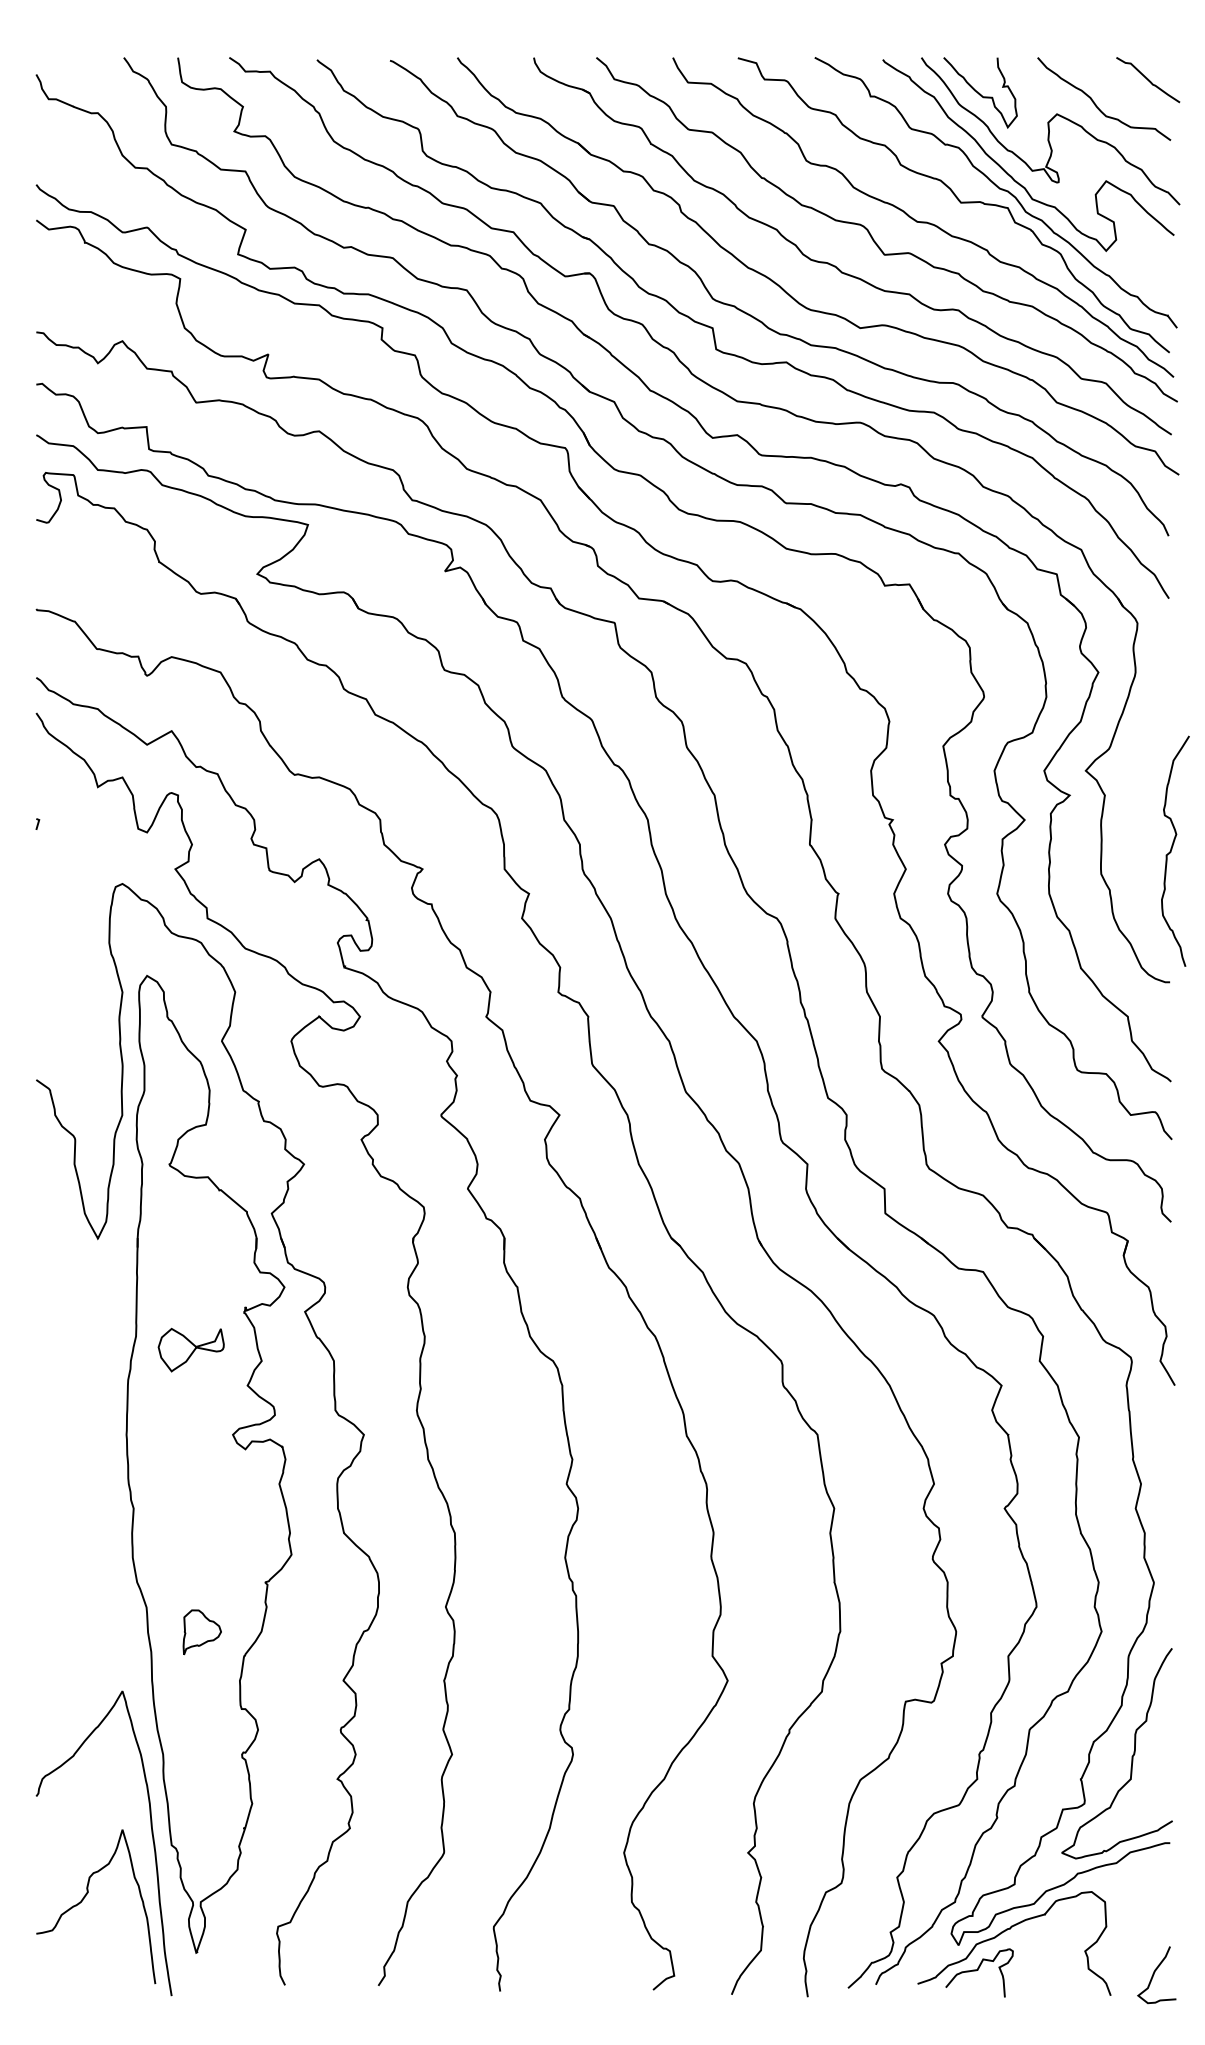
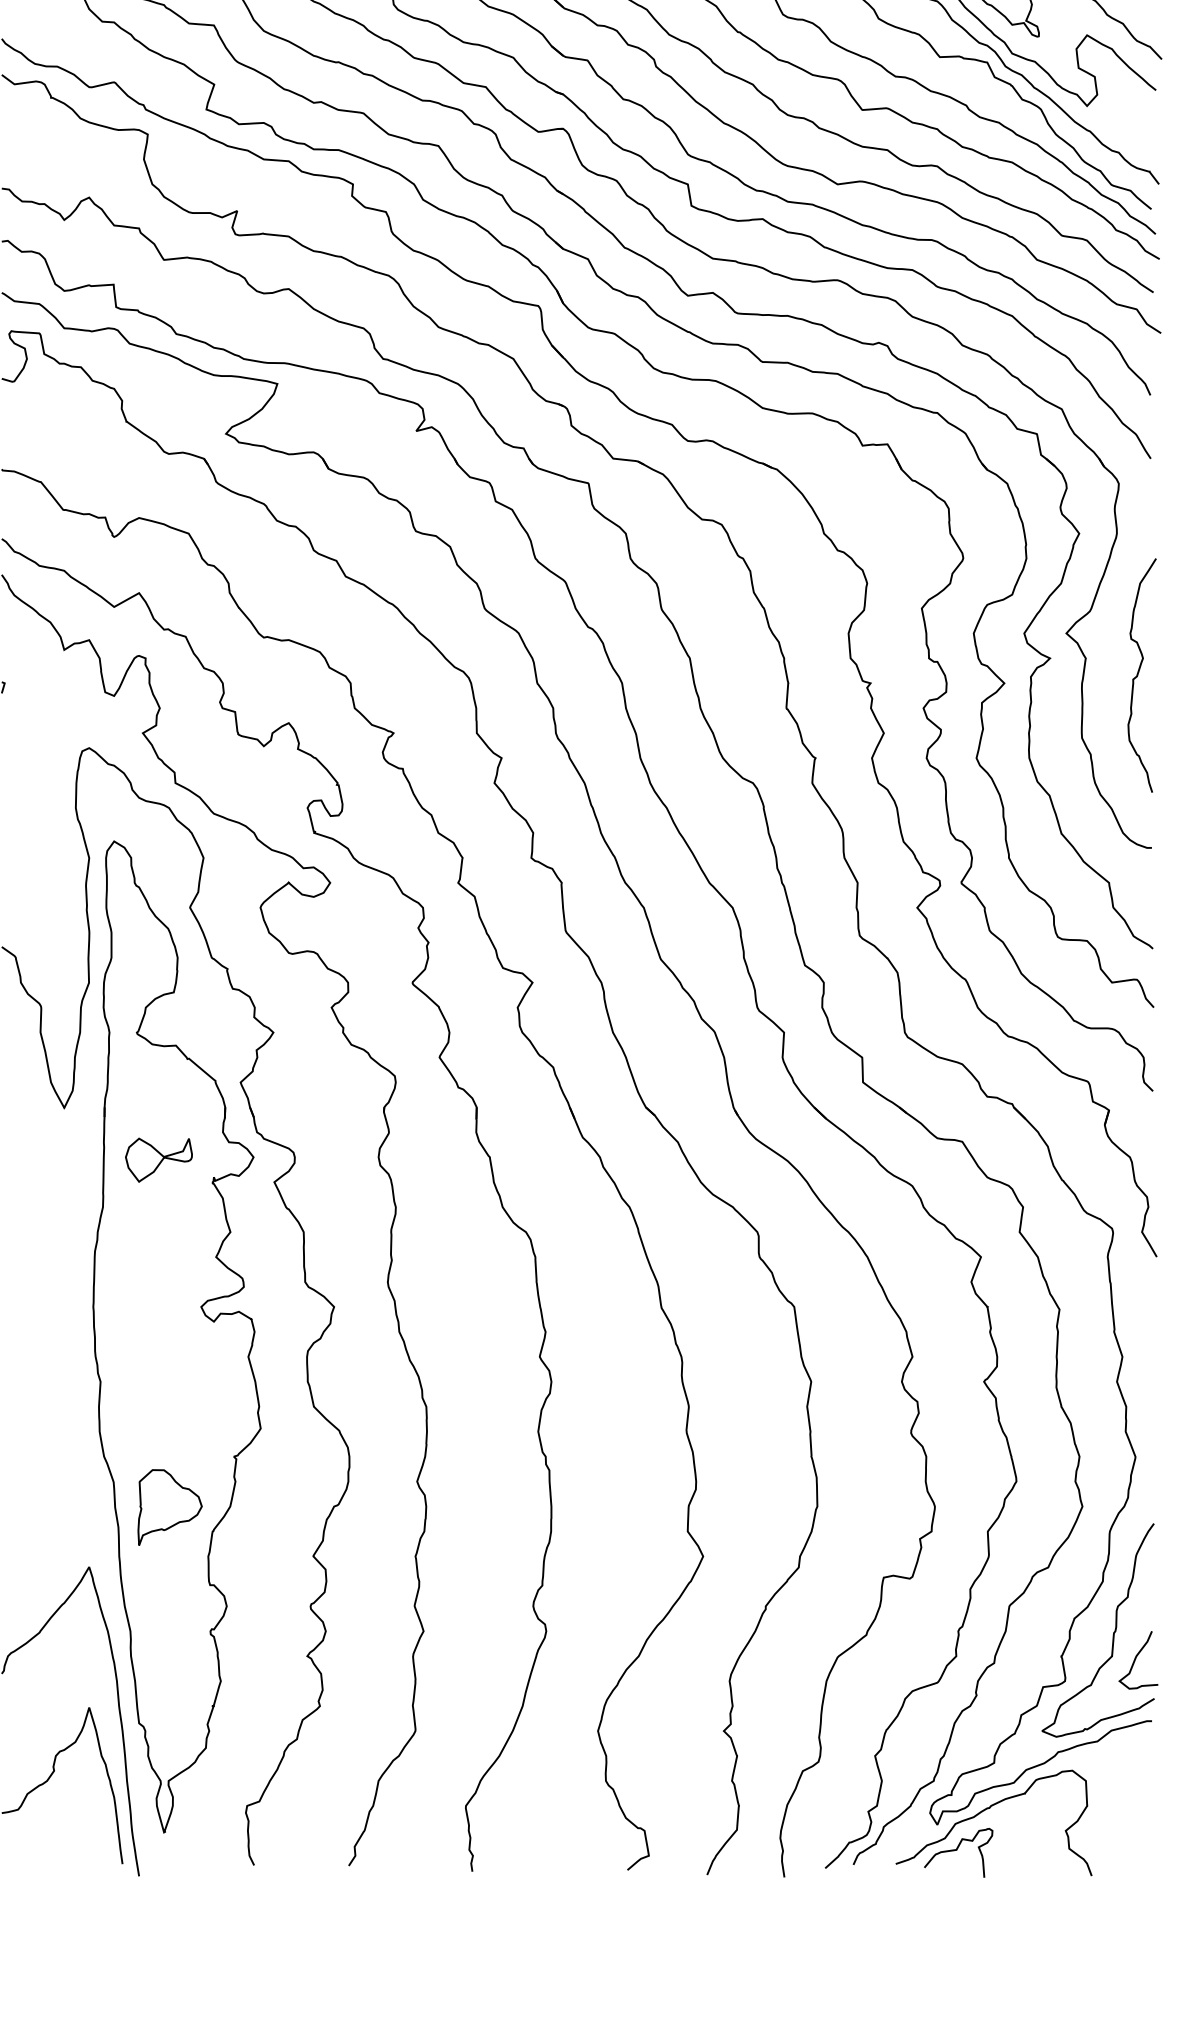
curve: (1172, 849) -> (1139, 673), moved
part: (190, 1349) -> (158, 1159), moved
part: (202, 1632) -> (170, 1507), size x1.67
curve: (1154, 1974) -> (1136, 1659), moved

